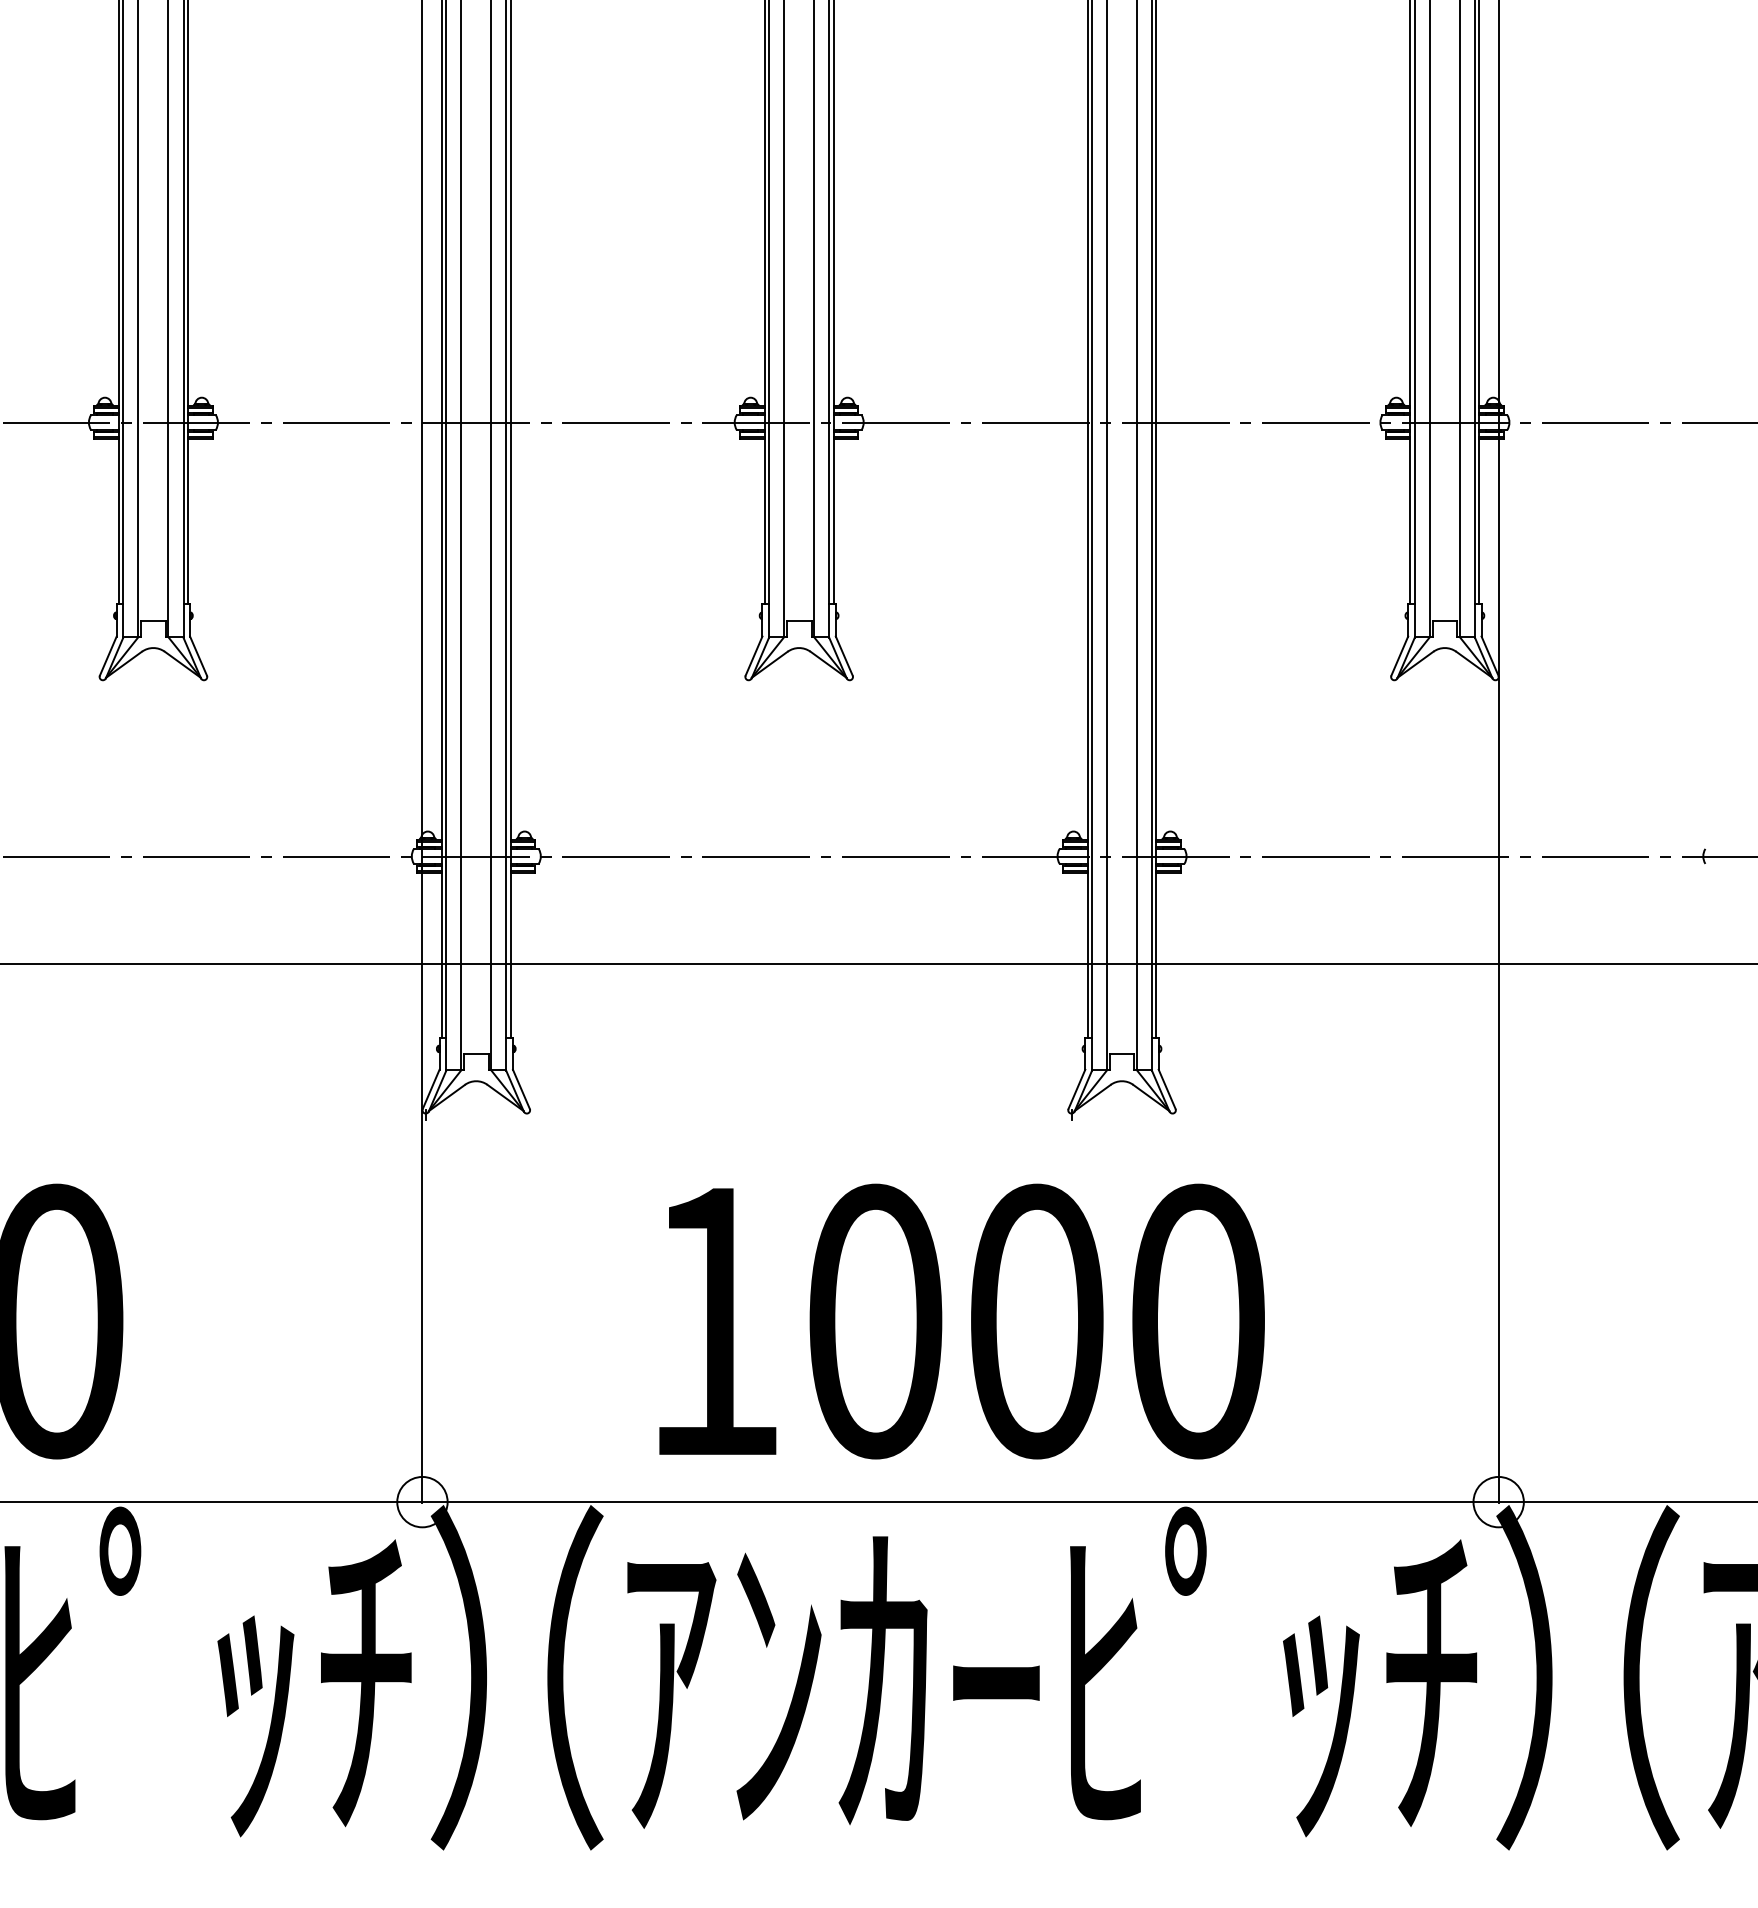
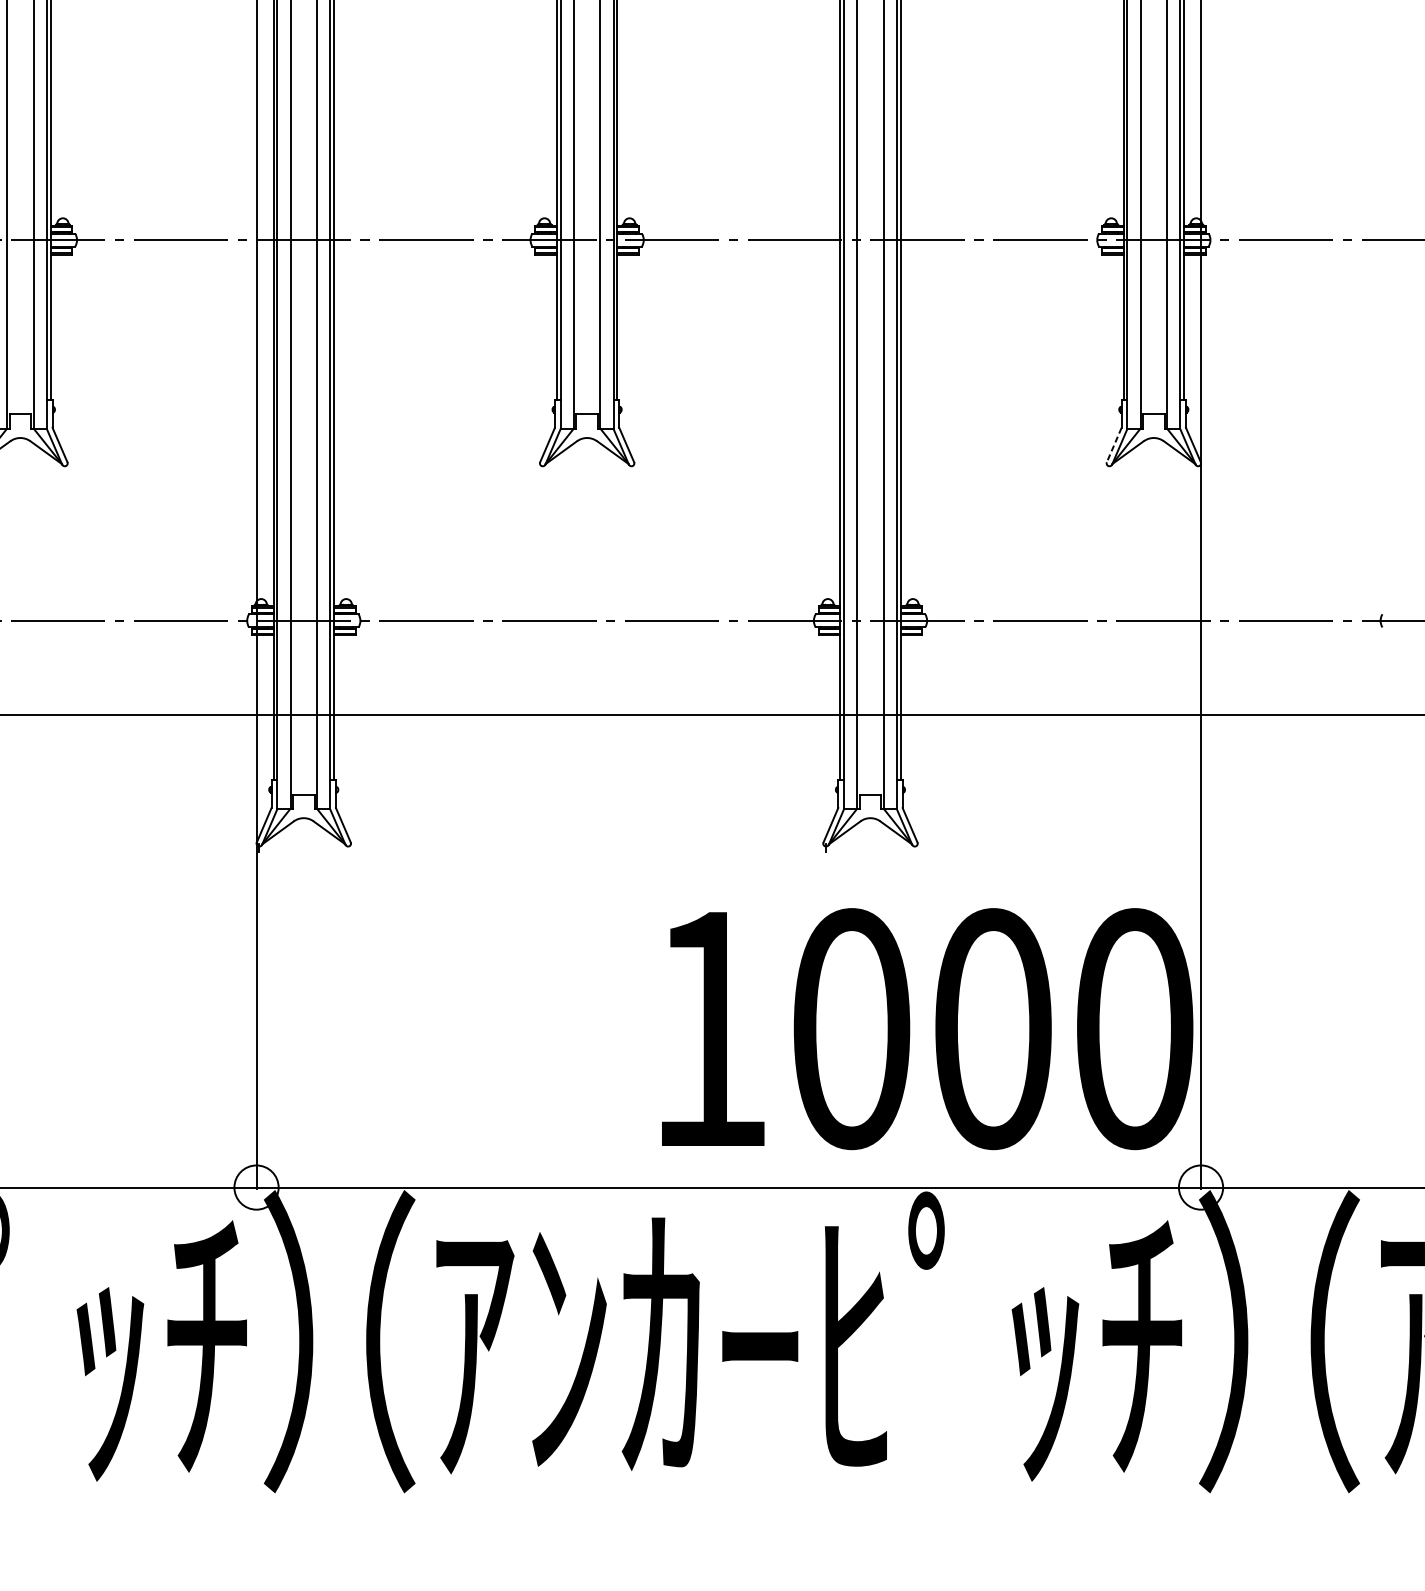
line: (1399, 656) -> (1113, 445), solid -> dashed
text: (961, 1321) -> (927, 1029), moved

